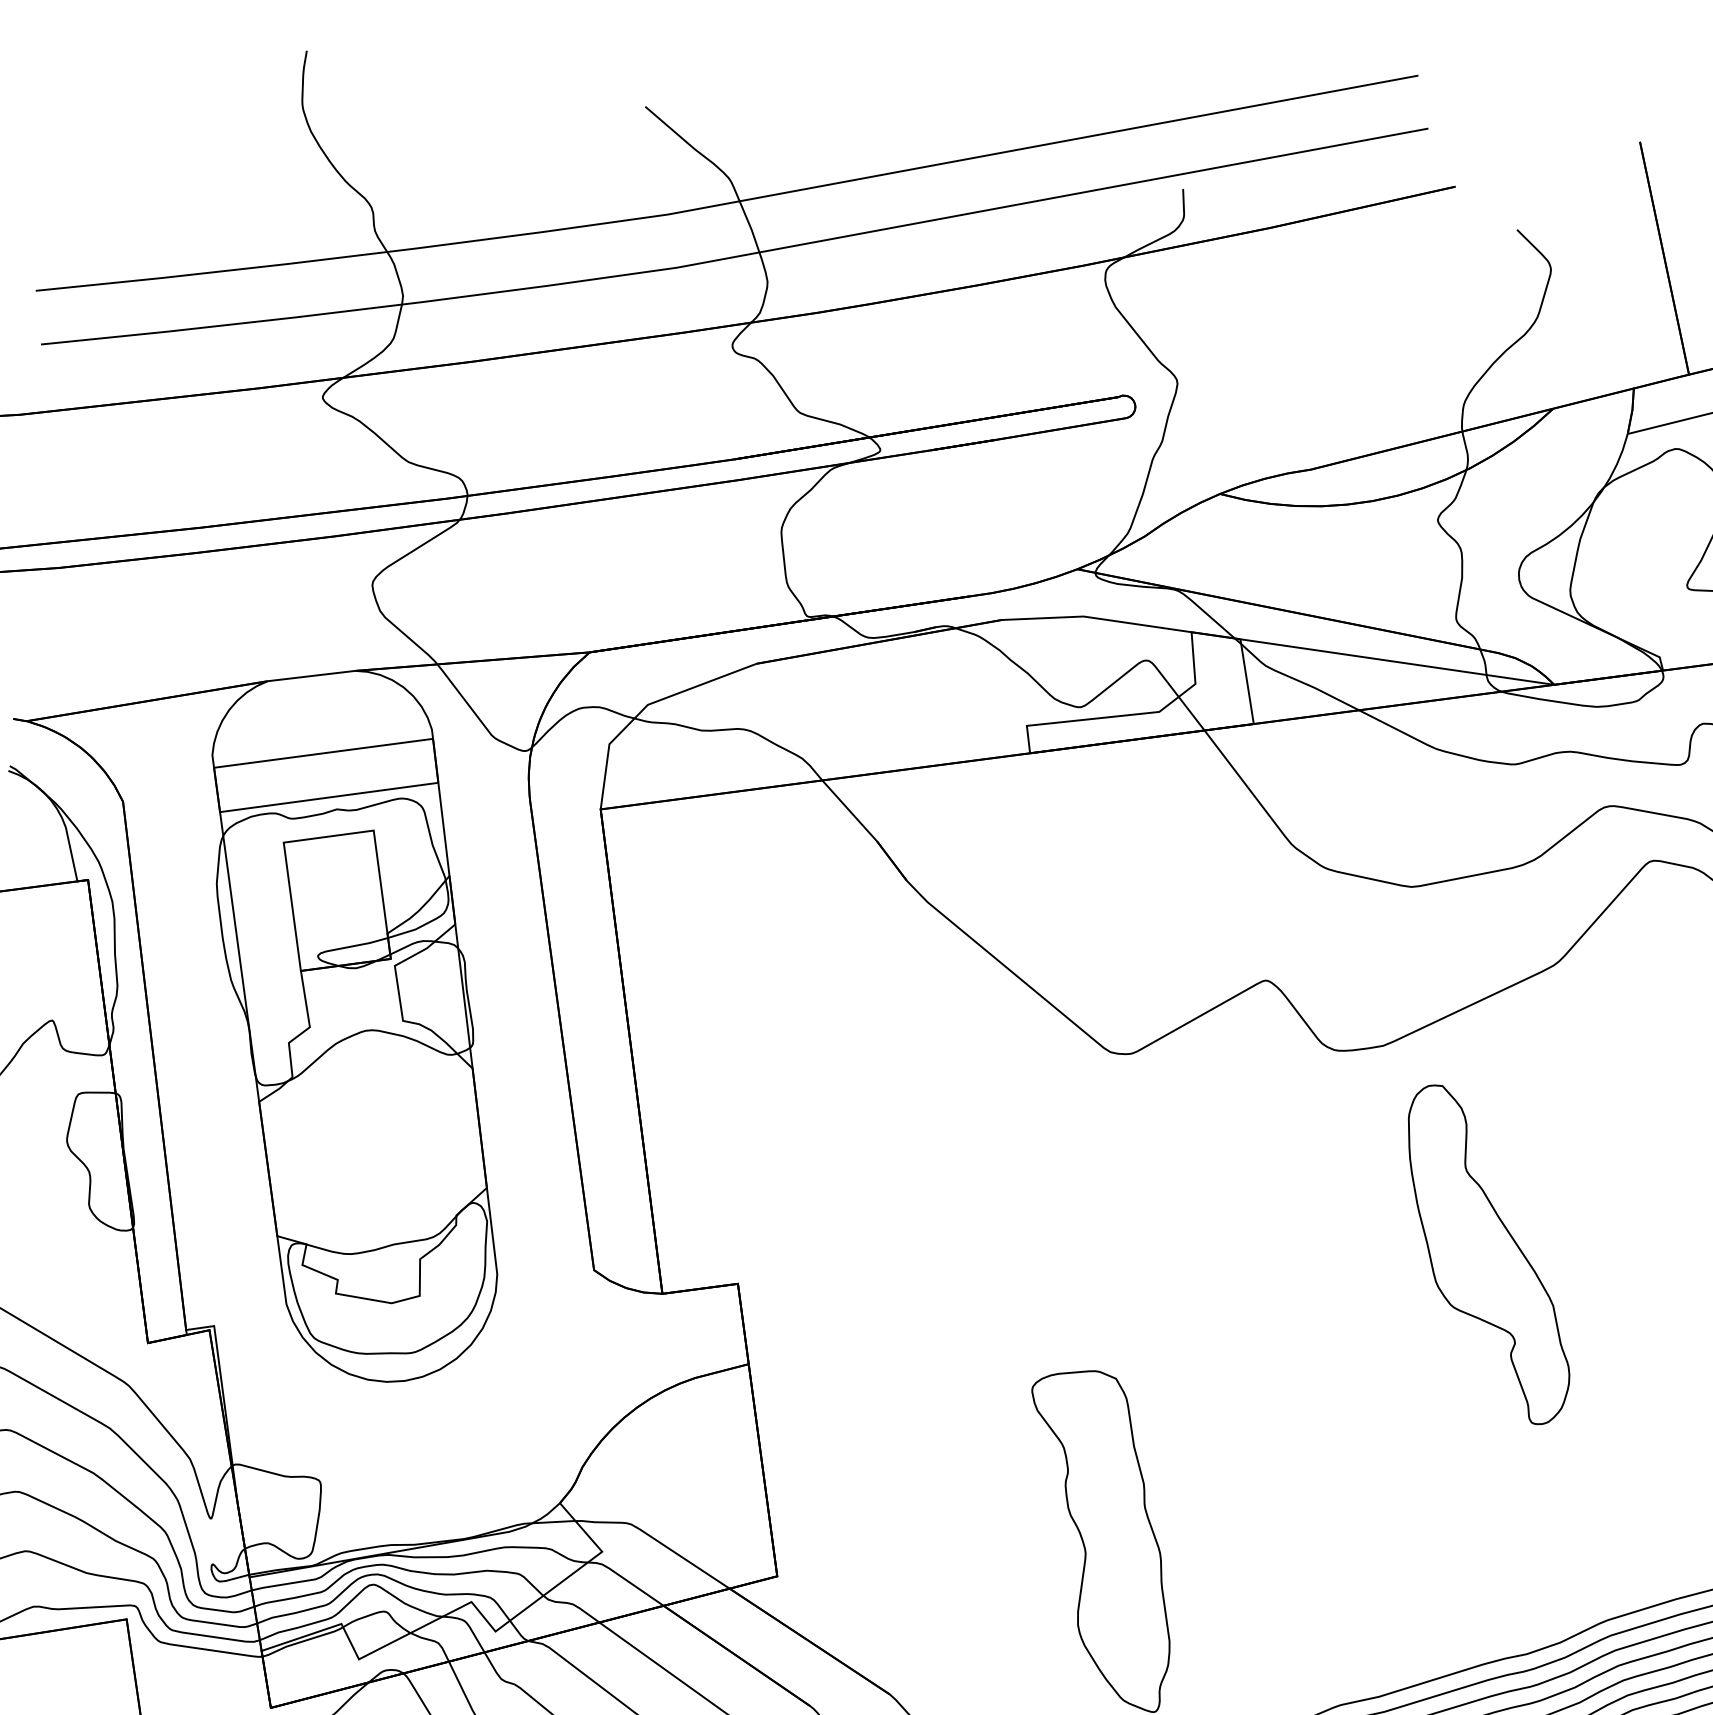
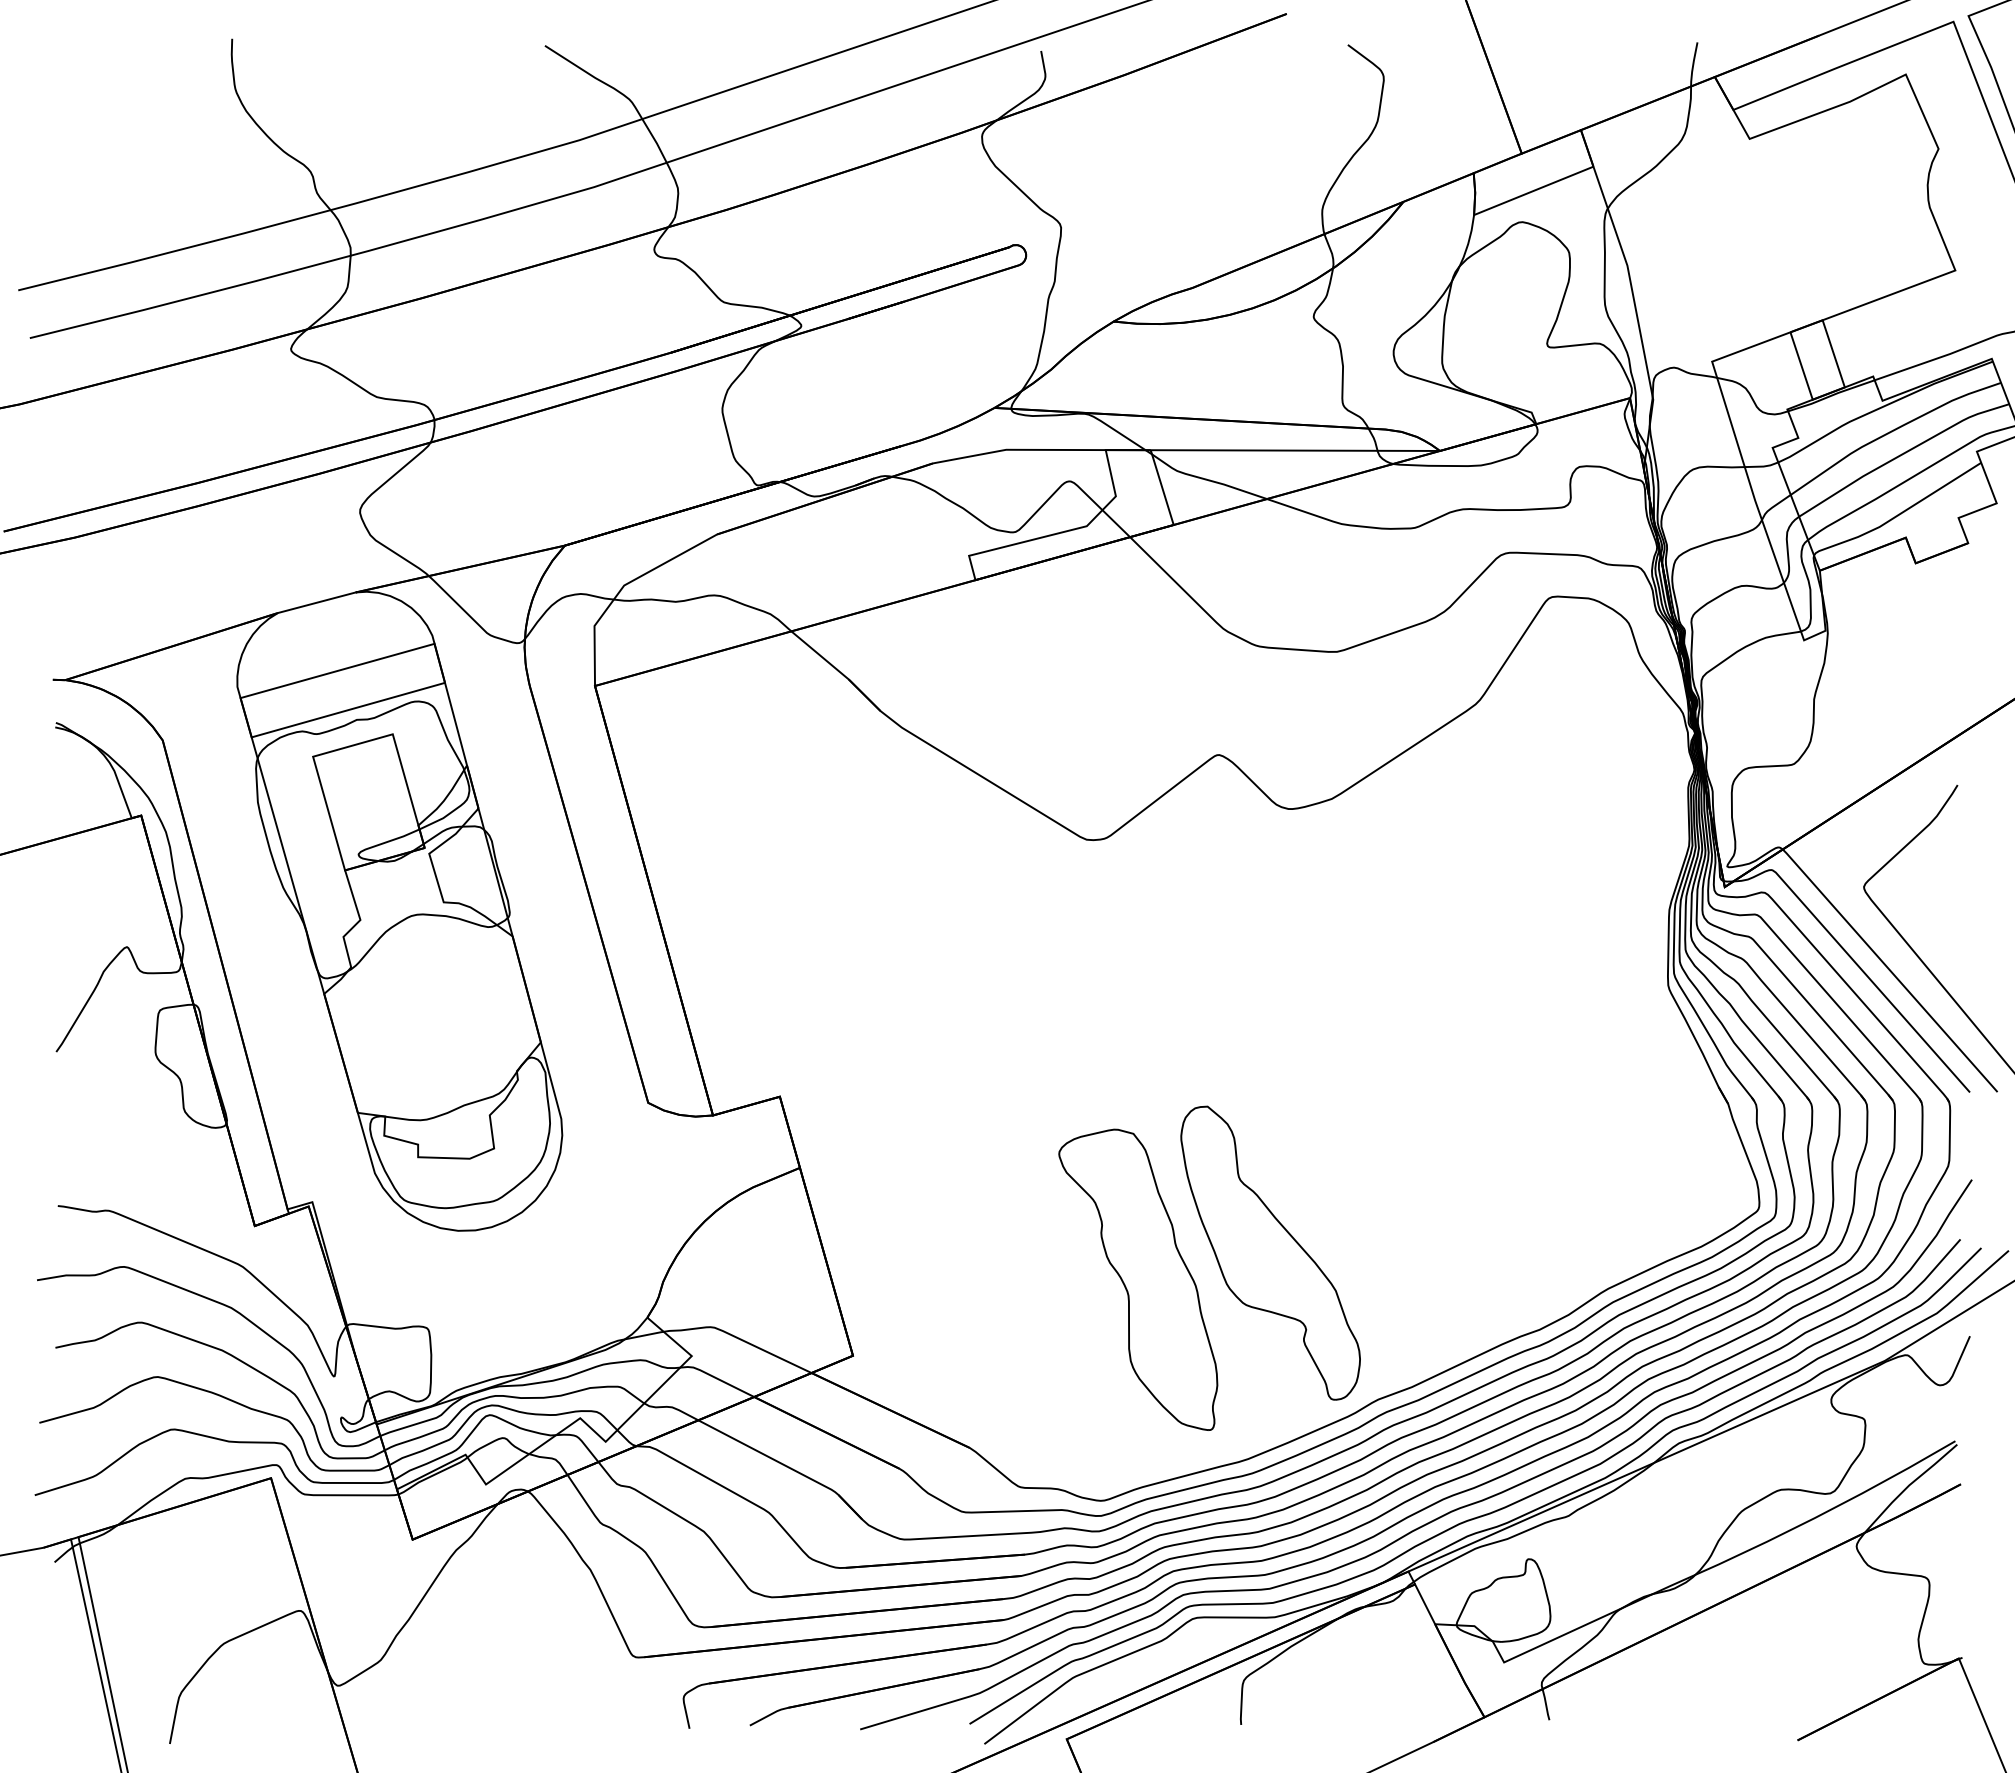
part: (1488, 1254) -> (1270, 1252), moved

